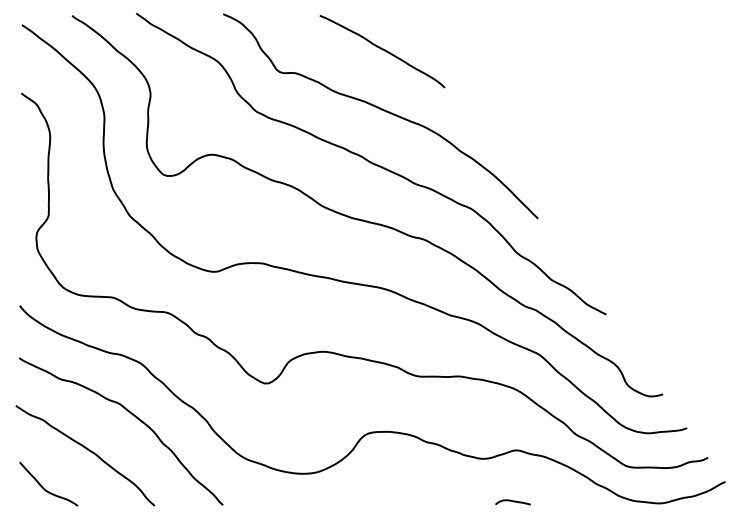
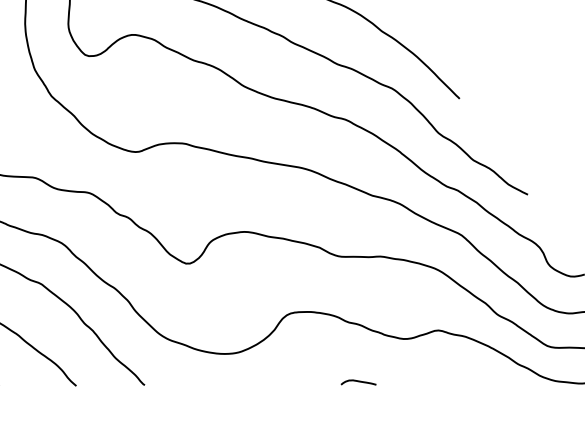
curve: (512, 501) -> (358, 381), moved

